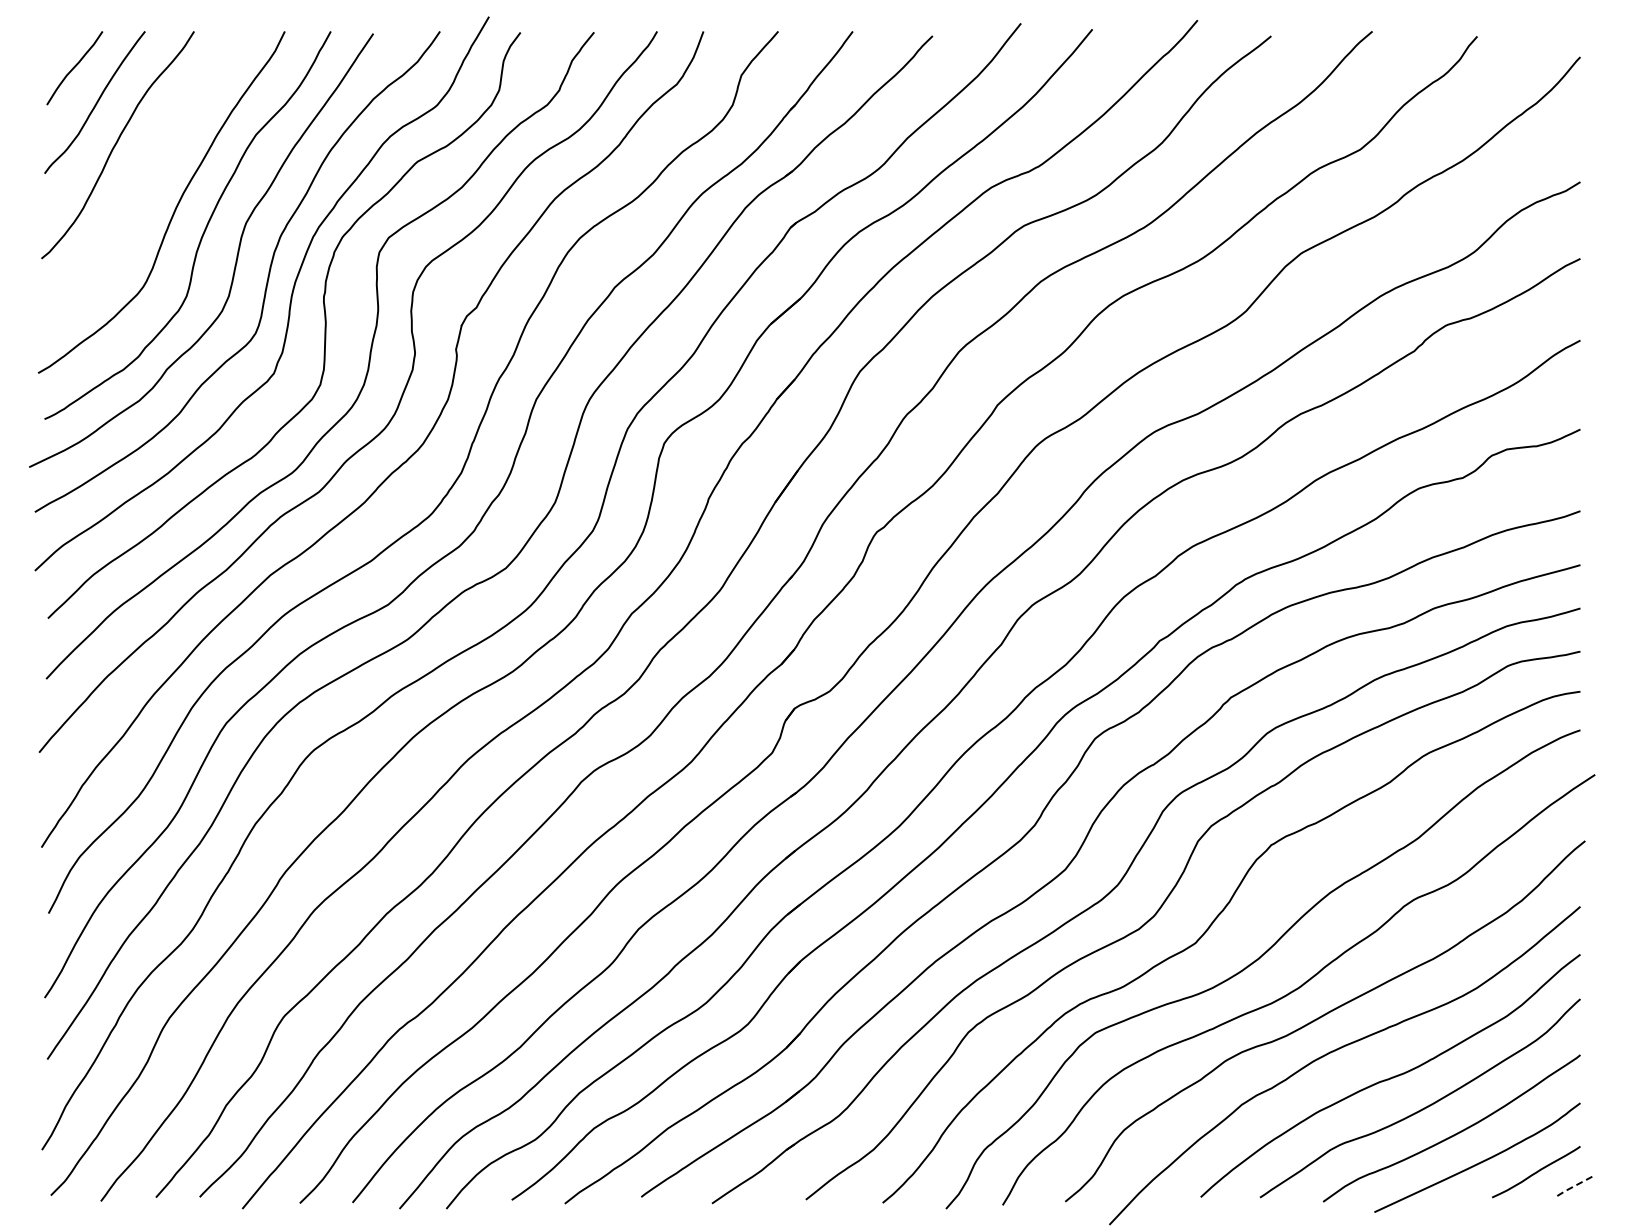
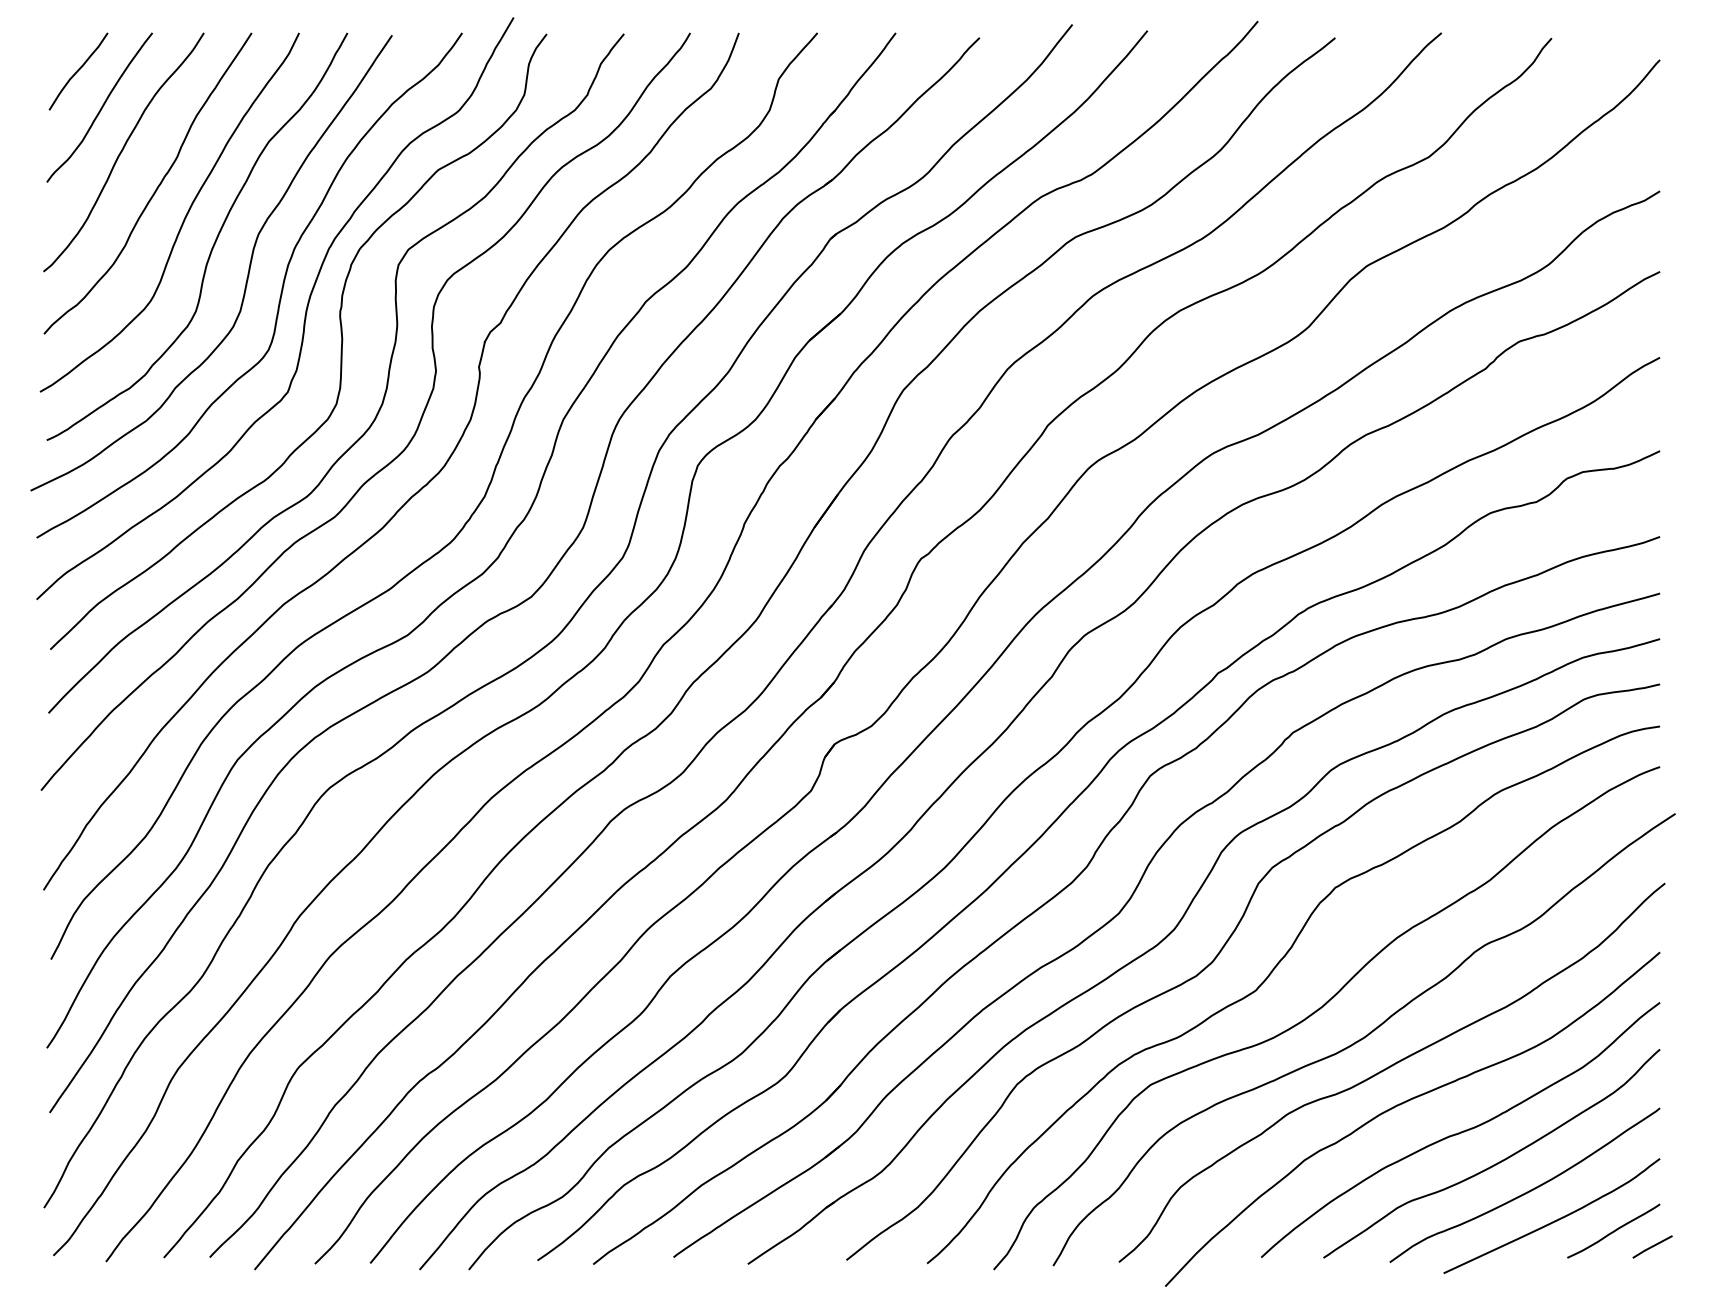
curve: (148, 179) -> (155, 188), added
line: (1572, 1187) -> (1651, 1247), dashed -> solid

